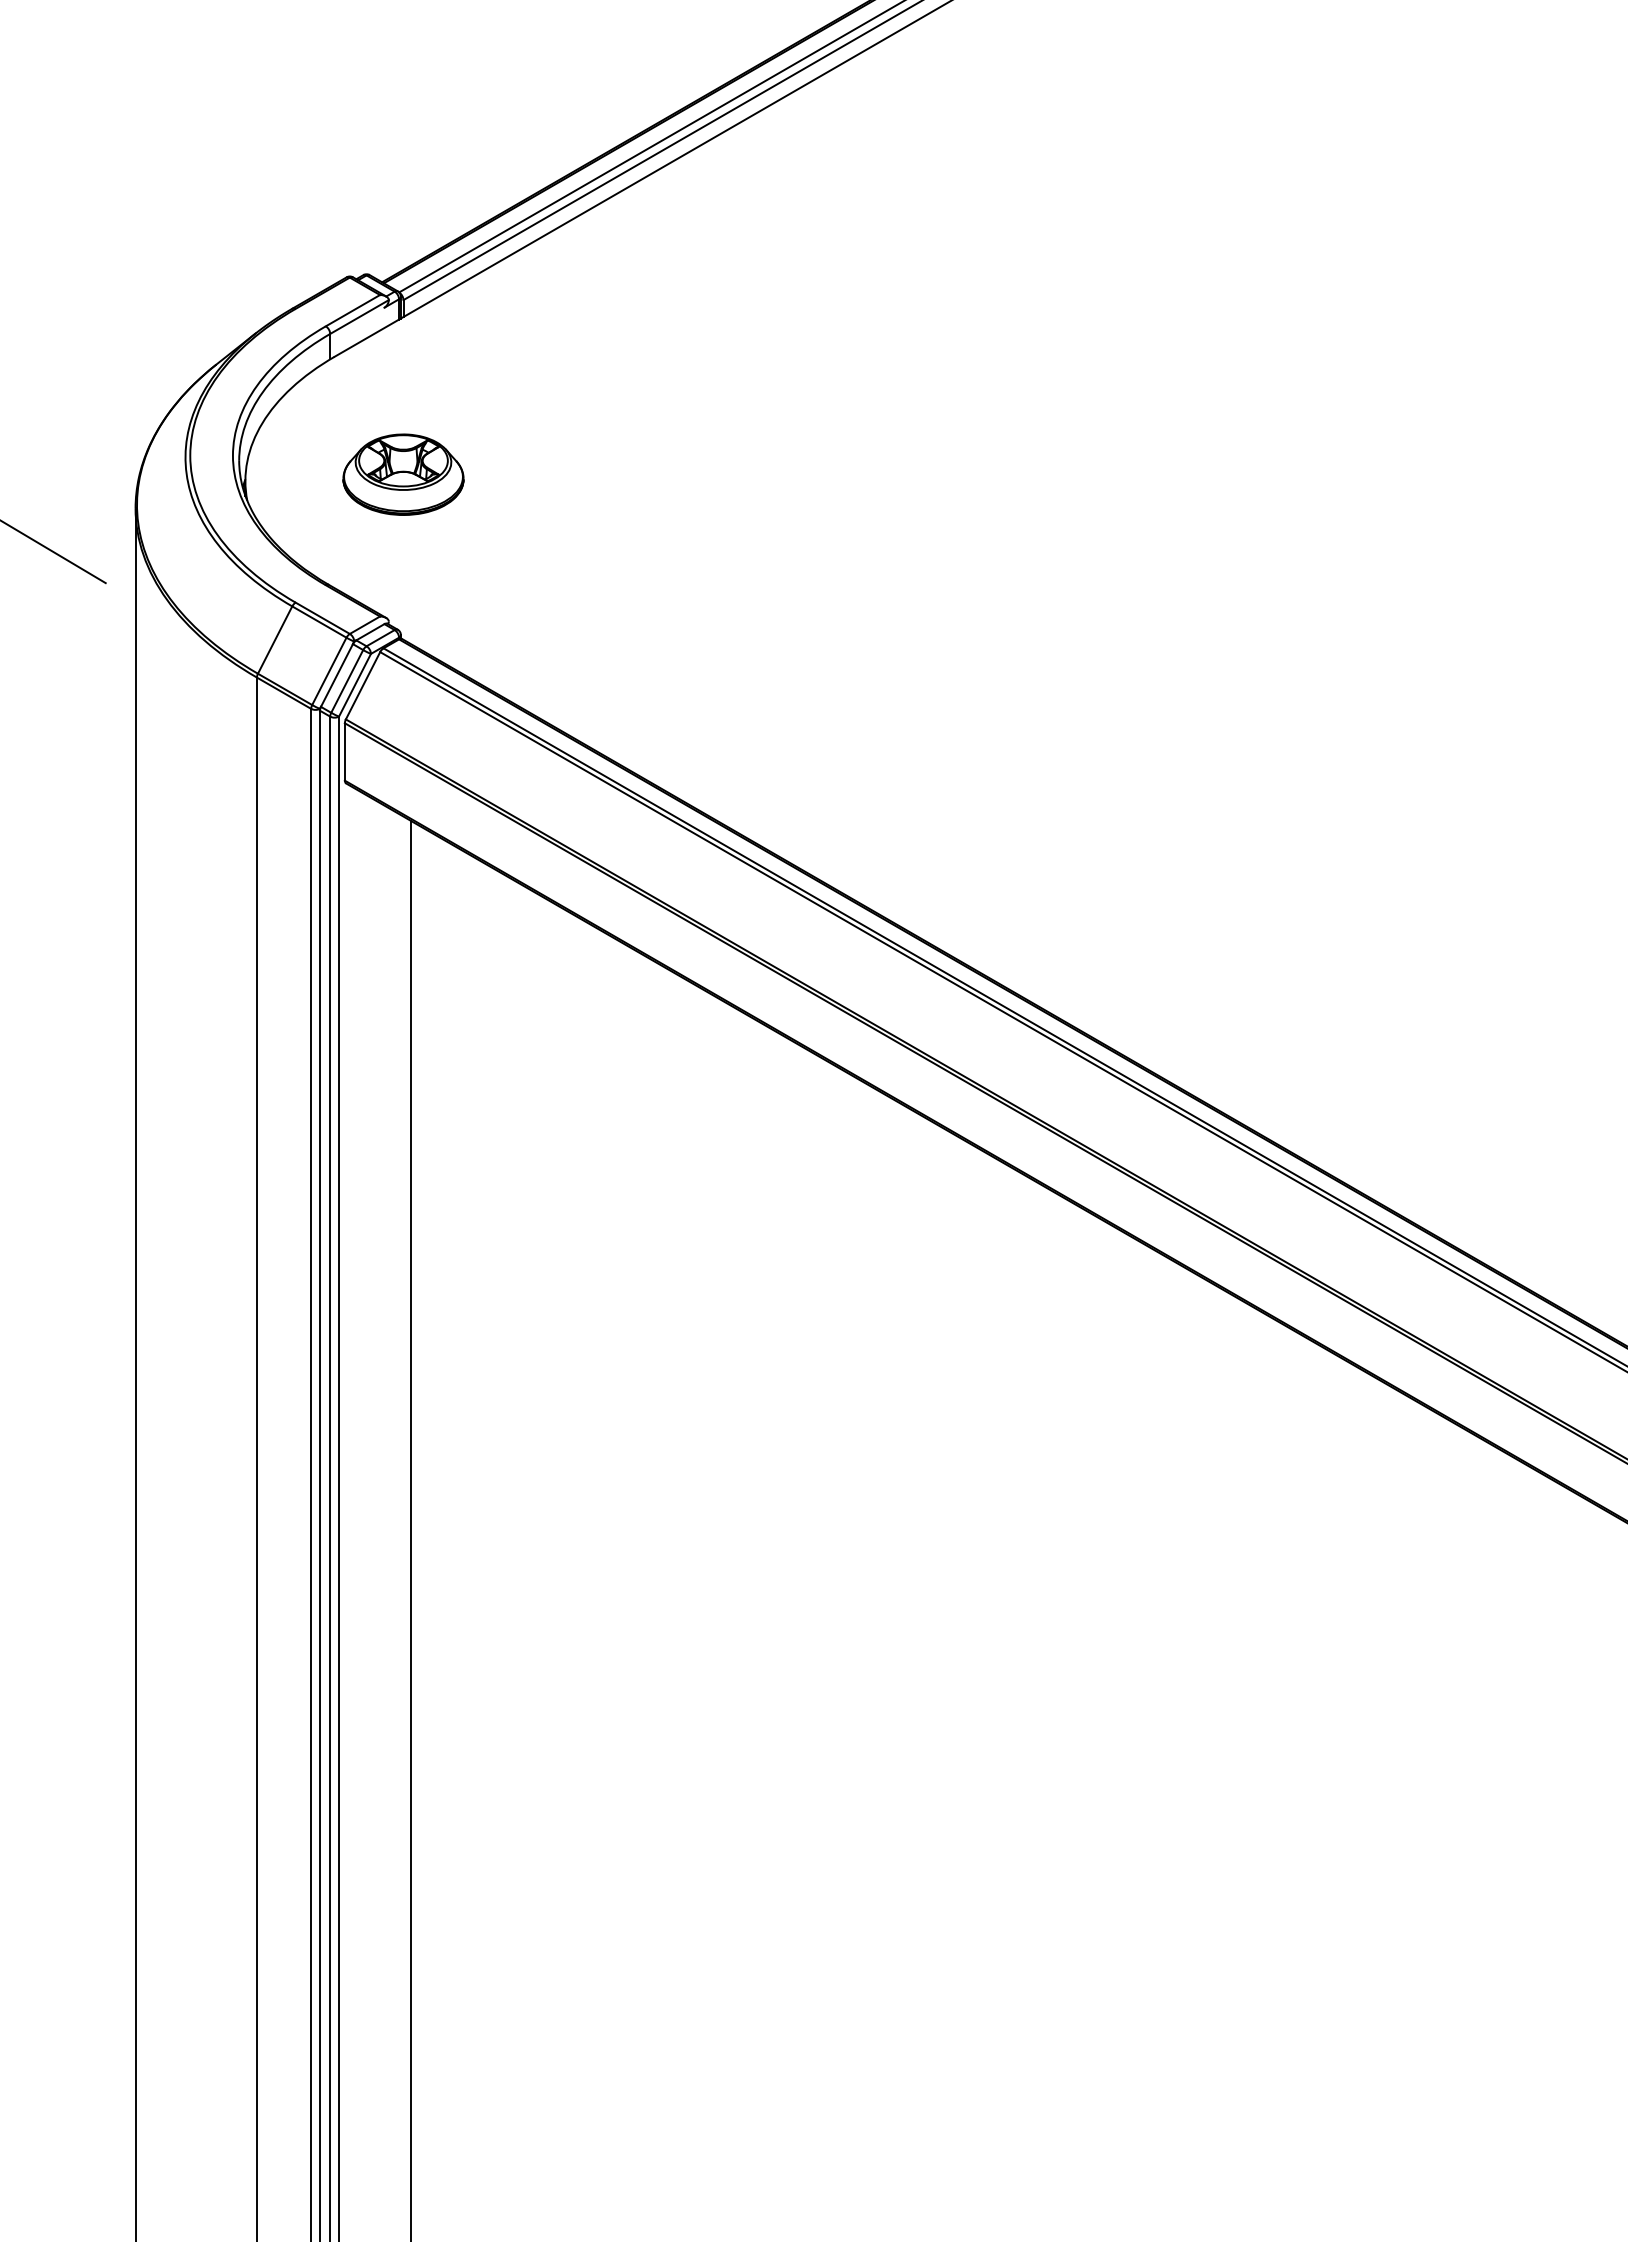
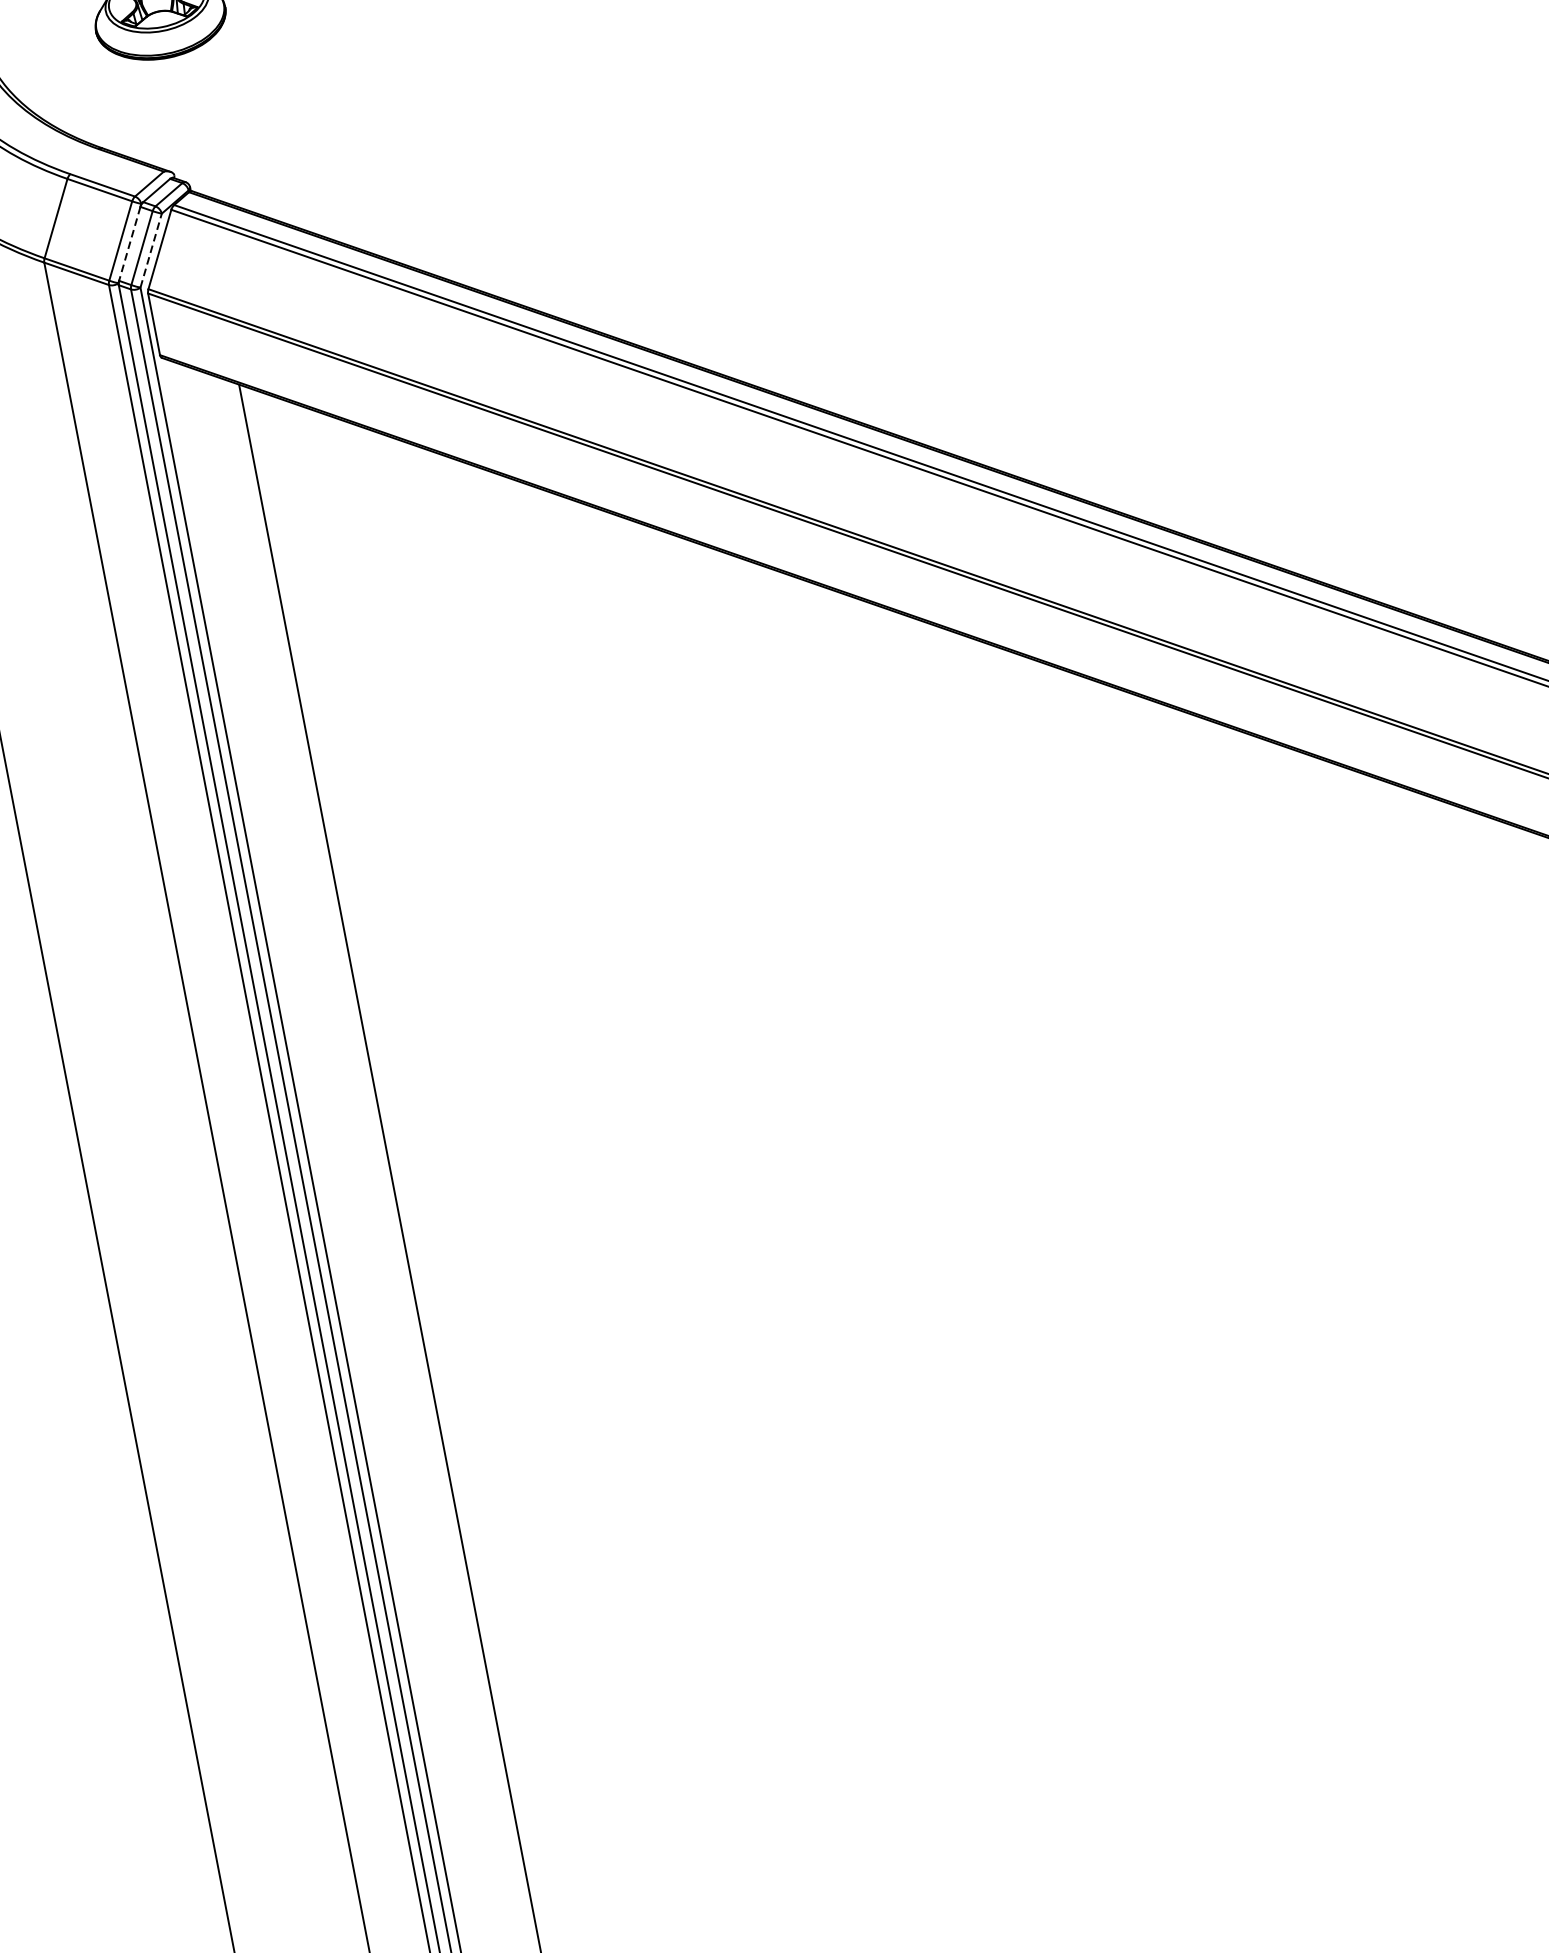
line: (336, 675) -> (129, 243), solid -> dashed
line: (355, 684) -> (151, 249), solid -> dashed

